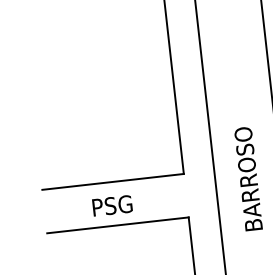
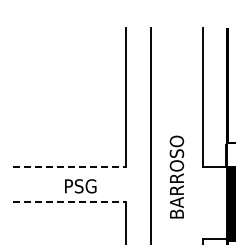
line: (113, 181) -> (69, 167), solid -> dashed
text: (112, 206) -> (80, 186), moved
line: (118, 225) -> (69, 202), solid -> dashed

